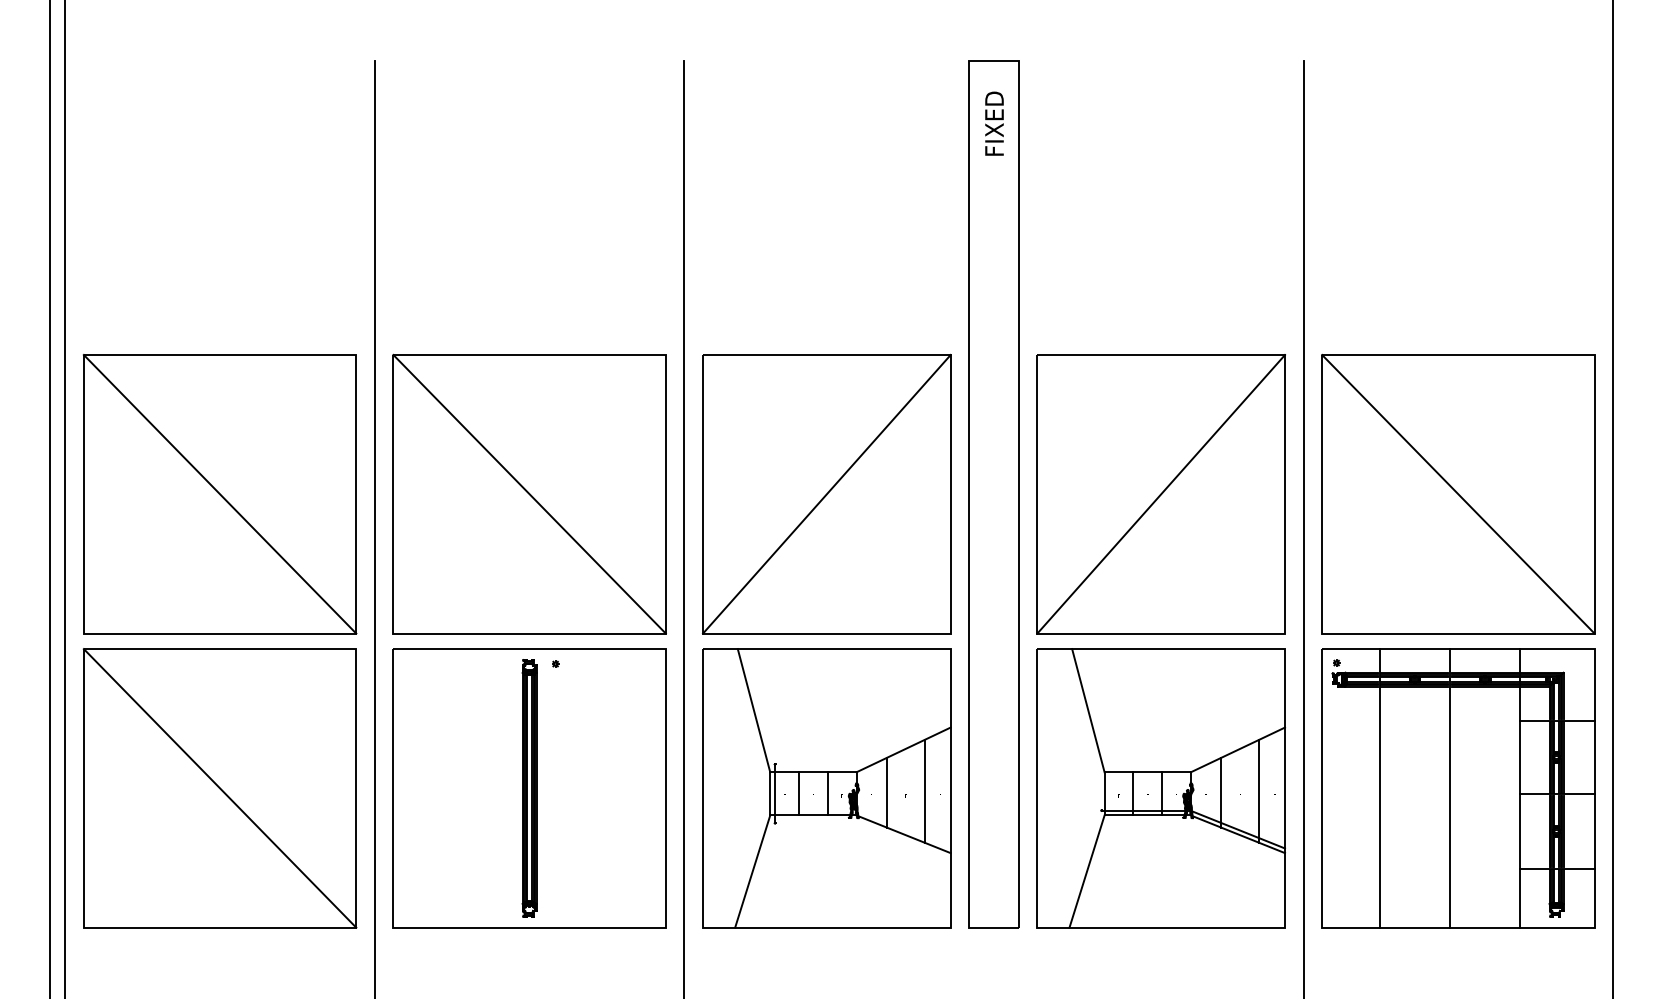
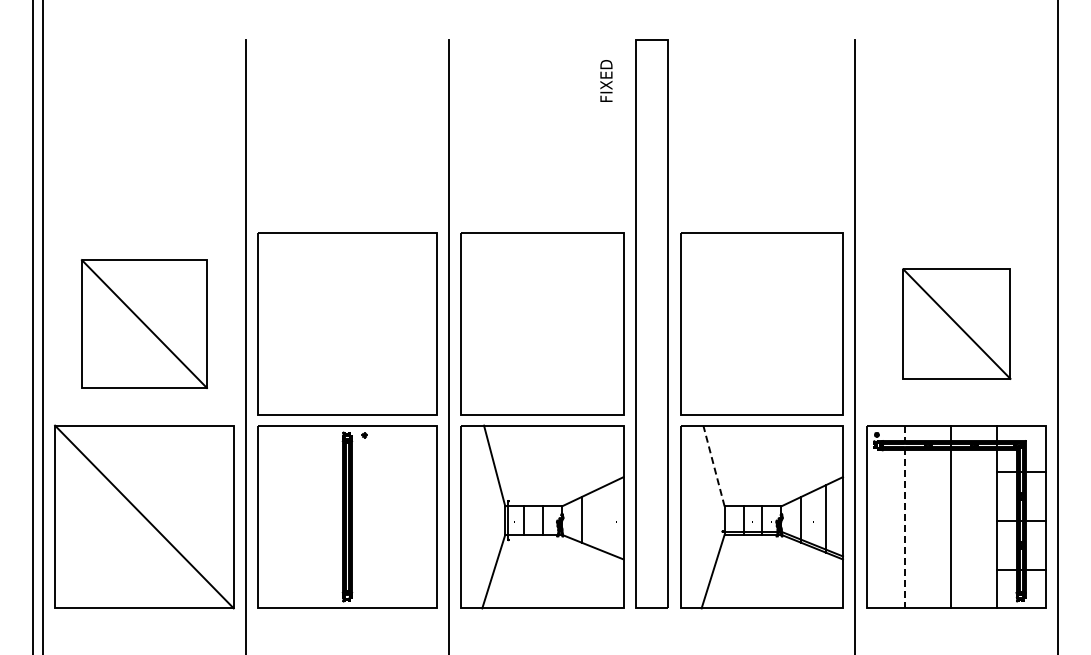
text: (994, 122) -> (606, 80), moved
part: (220, 493) -> (144, 323), size x0.7
line: (529, 493) -> (347, 323), removed
line: (826, 493) -> (542, 323), removed
line: (1160, 493) -> (761, 323), removed
part: (1458, 493) -> (956, 323), size x0.6
line: (1089, 711) -> (714, 466), solid -> dashed
line: (1380, 789) -> (905, 517), solid -> dashed
line: (924, 790) -> (606, 518), removed

